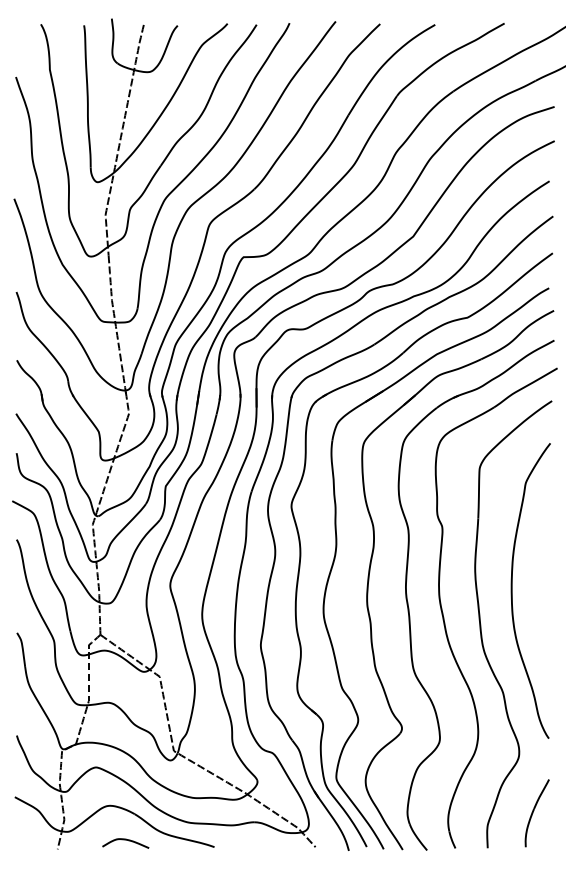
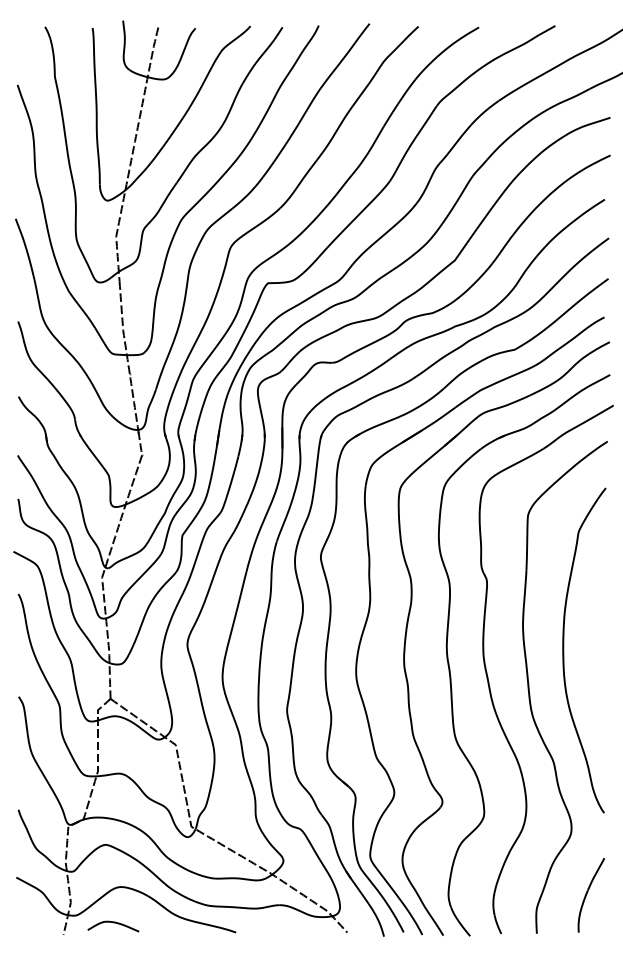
curve: (125, 840) -> (113, 923), moved

